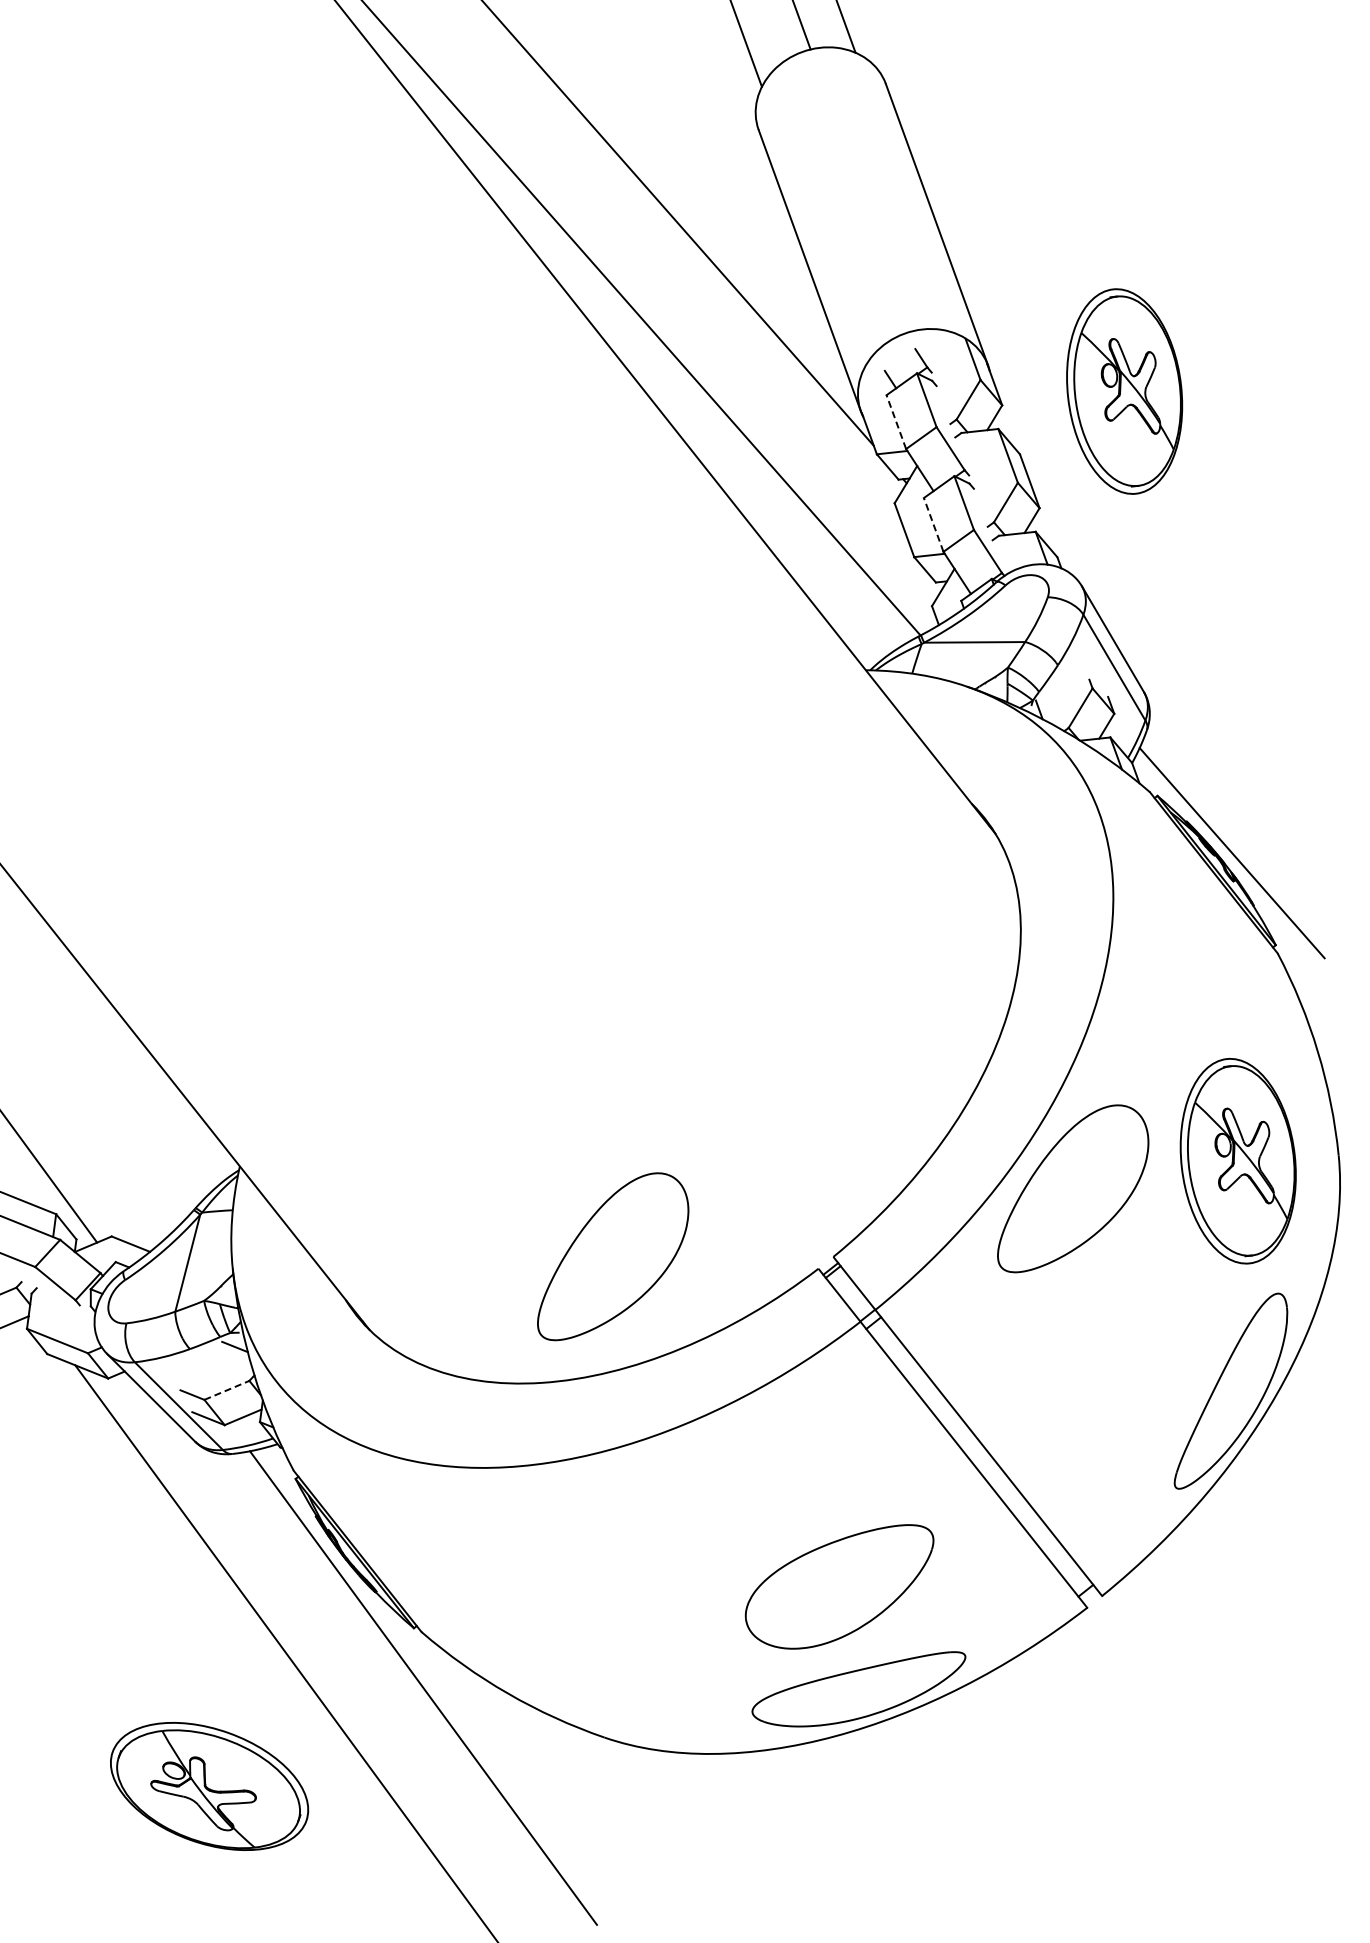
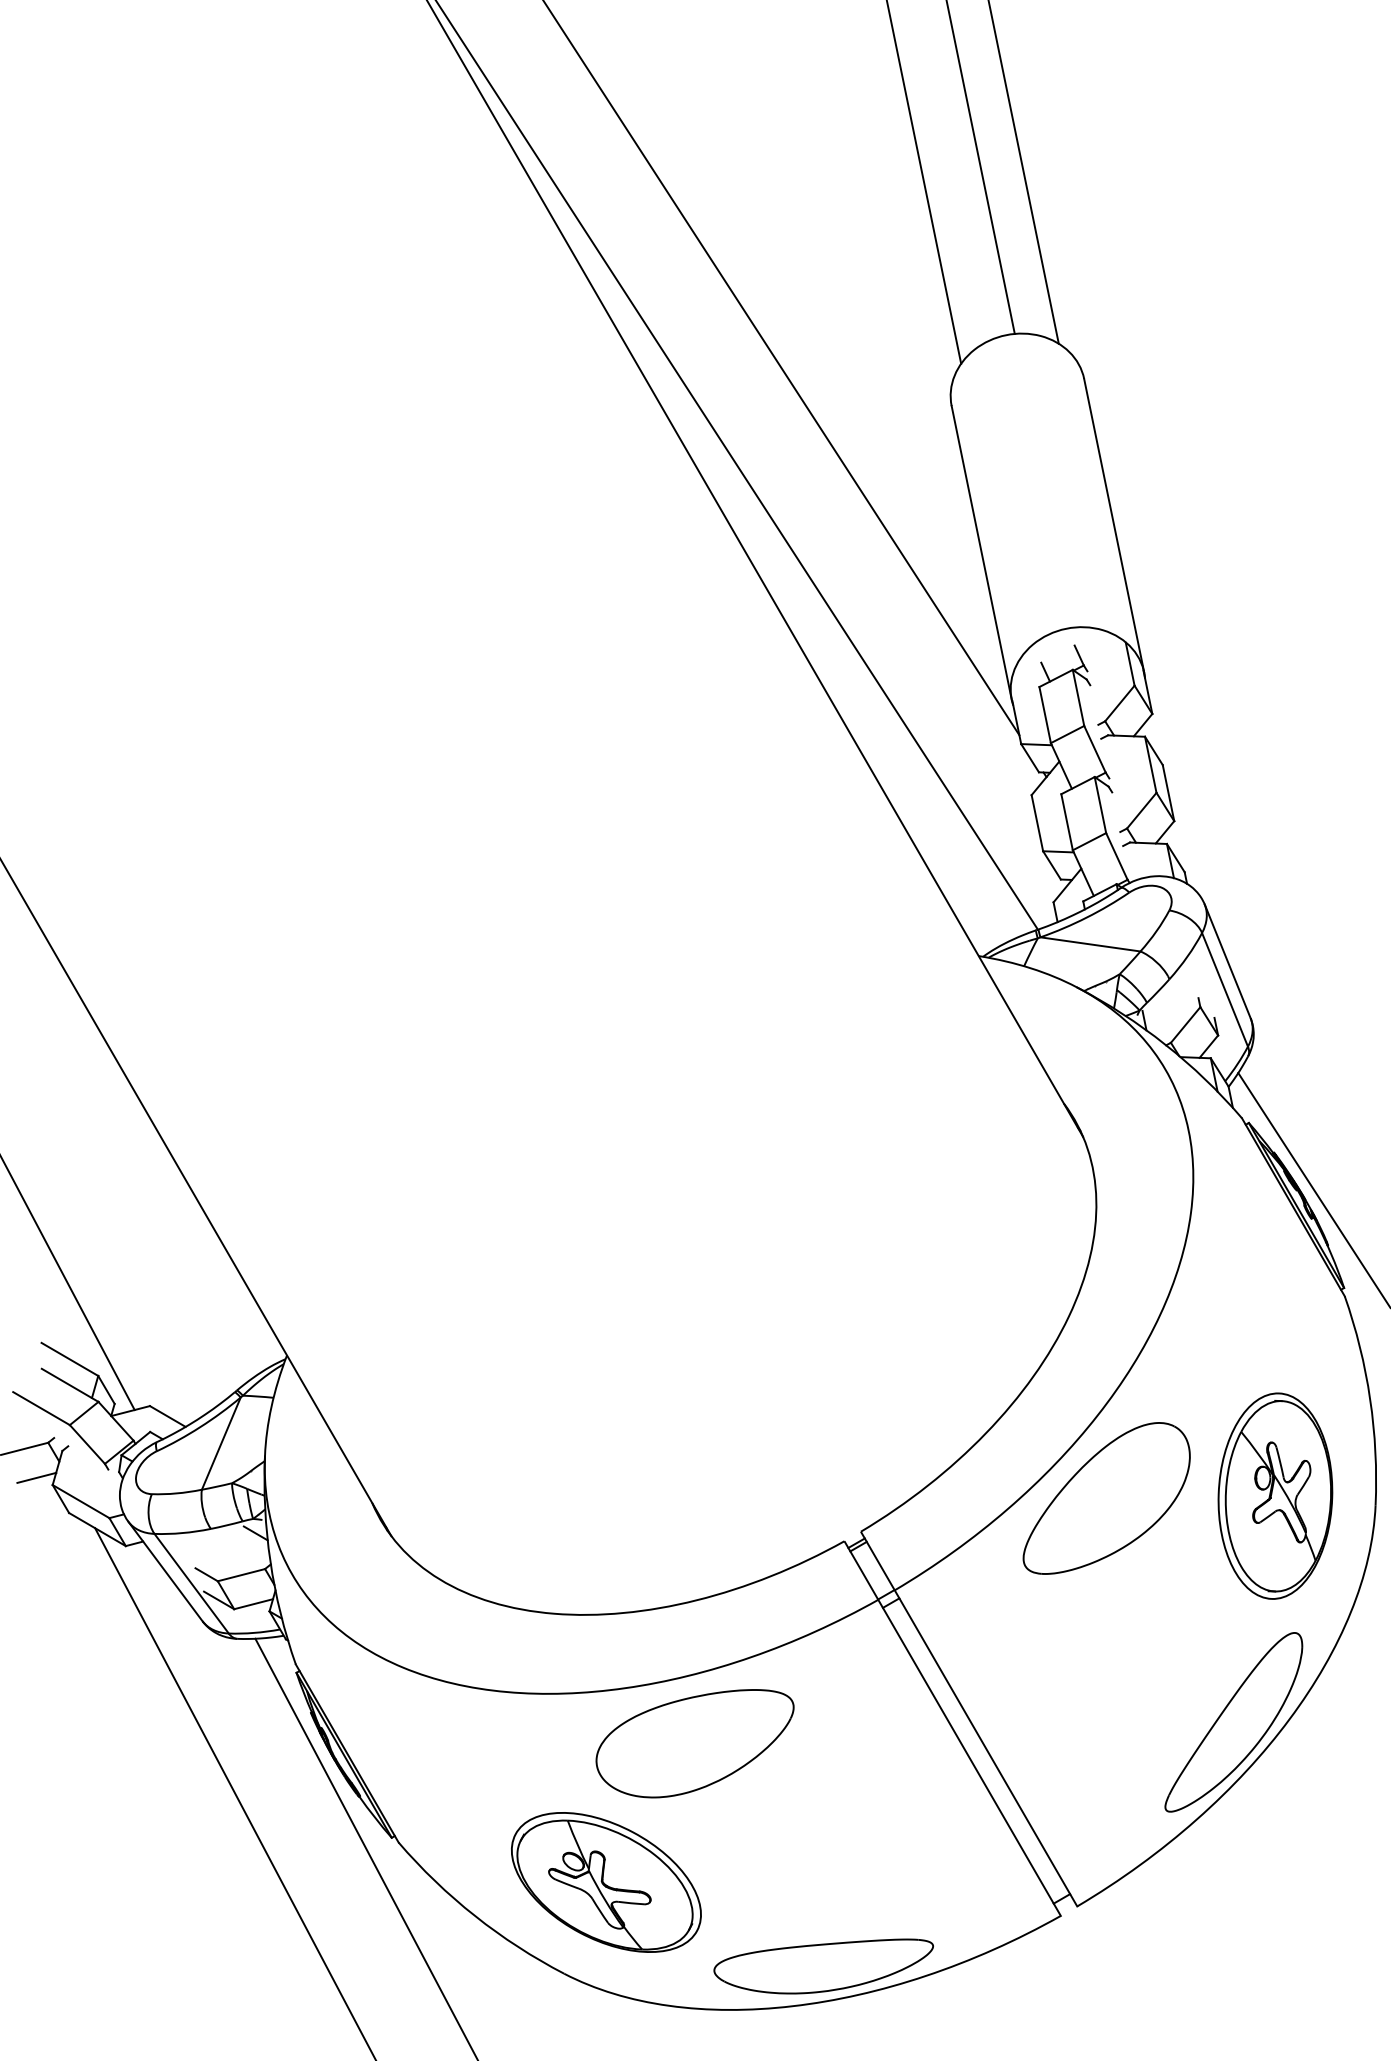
part: (1124, 390) -> (1275, 717), removed
line: (896, 422) -> (1045, 715), dashed -> solid
line: (934, 525) -> (1067, 822), dashed -> solid
part: (611, 1256) -> (641, 1498), removed
line: (227, 1390) -> (241, 1575), dashed -> solid
part: (840, 1588) -> (694, 1743), moved
part: (209, 1786) -> (606, 1882), moved

